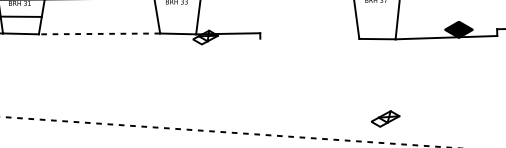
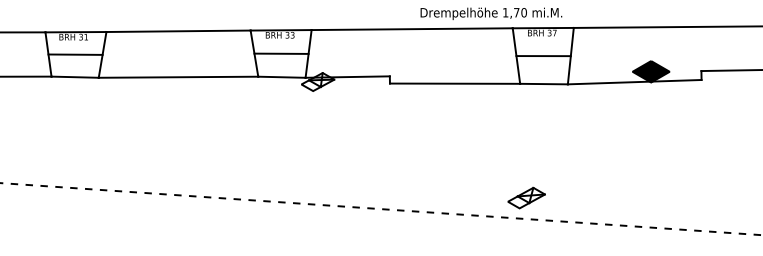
line: (177, 15) -> (281, 53), added
line: (377, 18) -> (543, 56), added
line: (99, 34) -> (178, 77), dashed -> solid
line: (309, 38) -> (454, 83), added
part: (385, 118) -> (526, 197), moved

